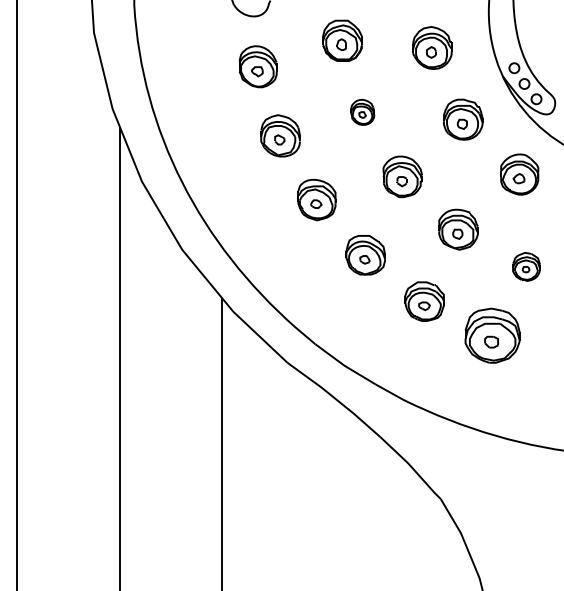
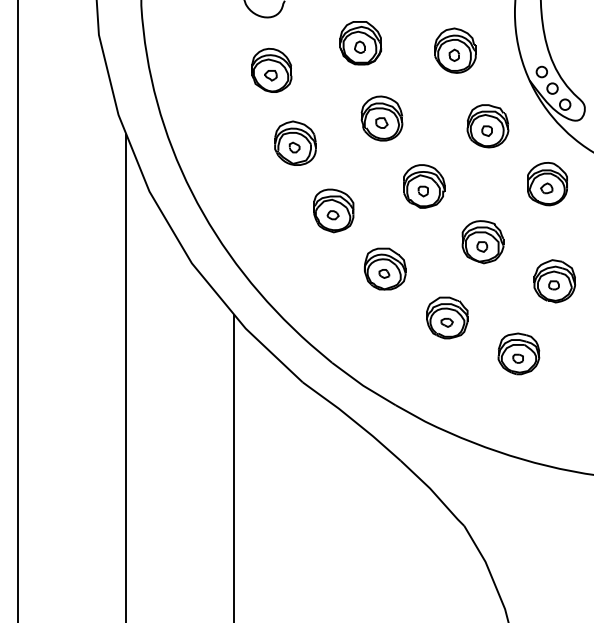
part: (362, 112) -> (381, 118), size x1.67
part: (526, 267) -> (554, 281), size x1.43
part: (492, 335) -> (518, 353), size x0.71

